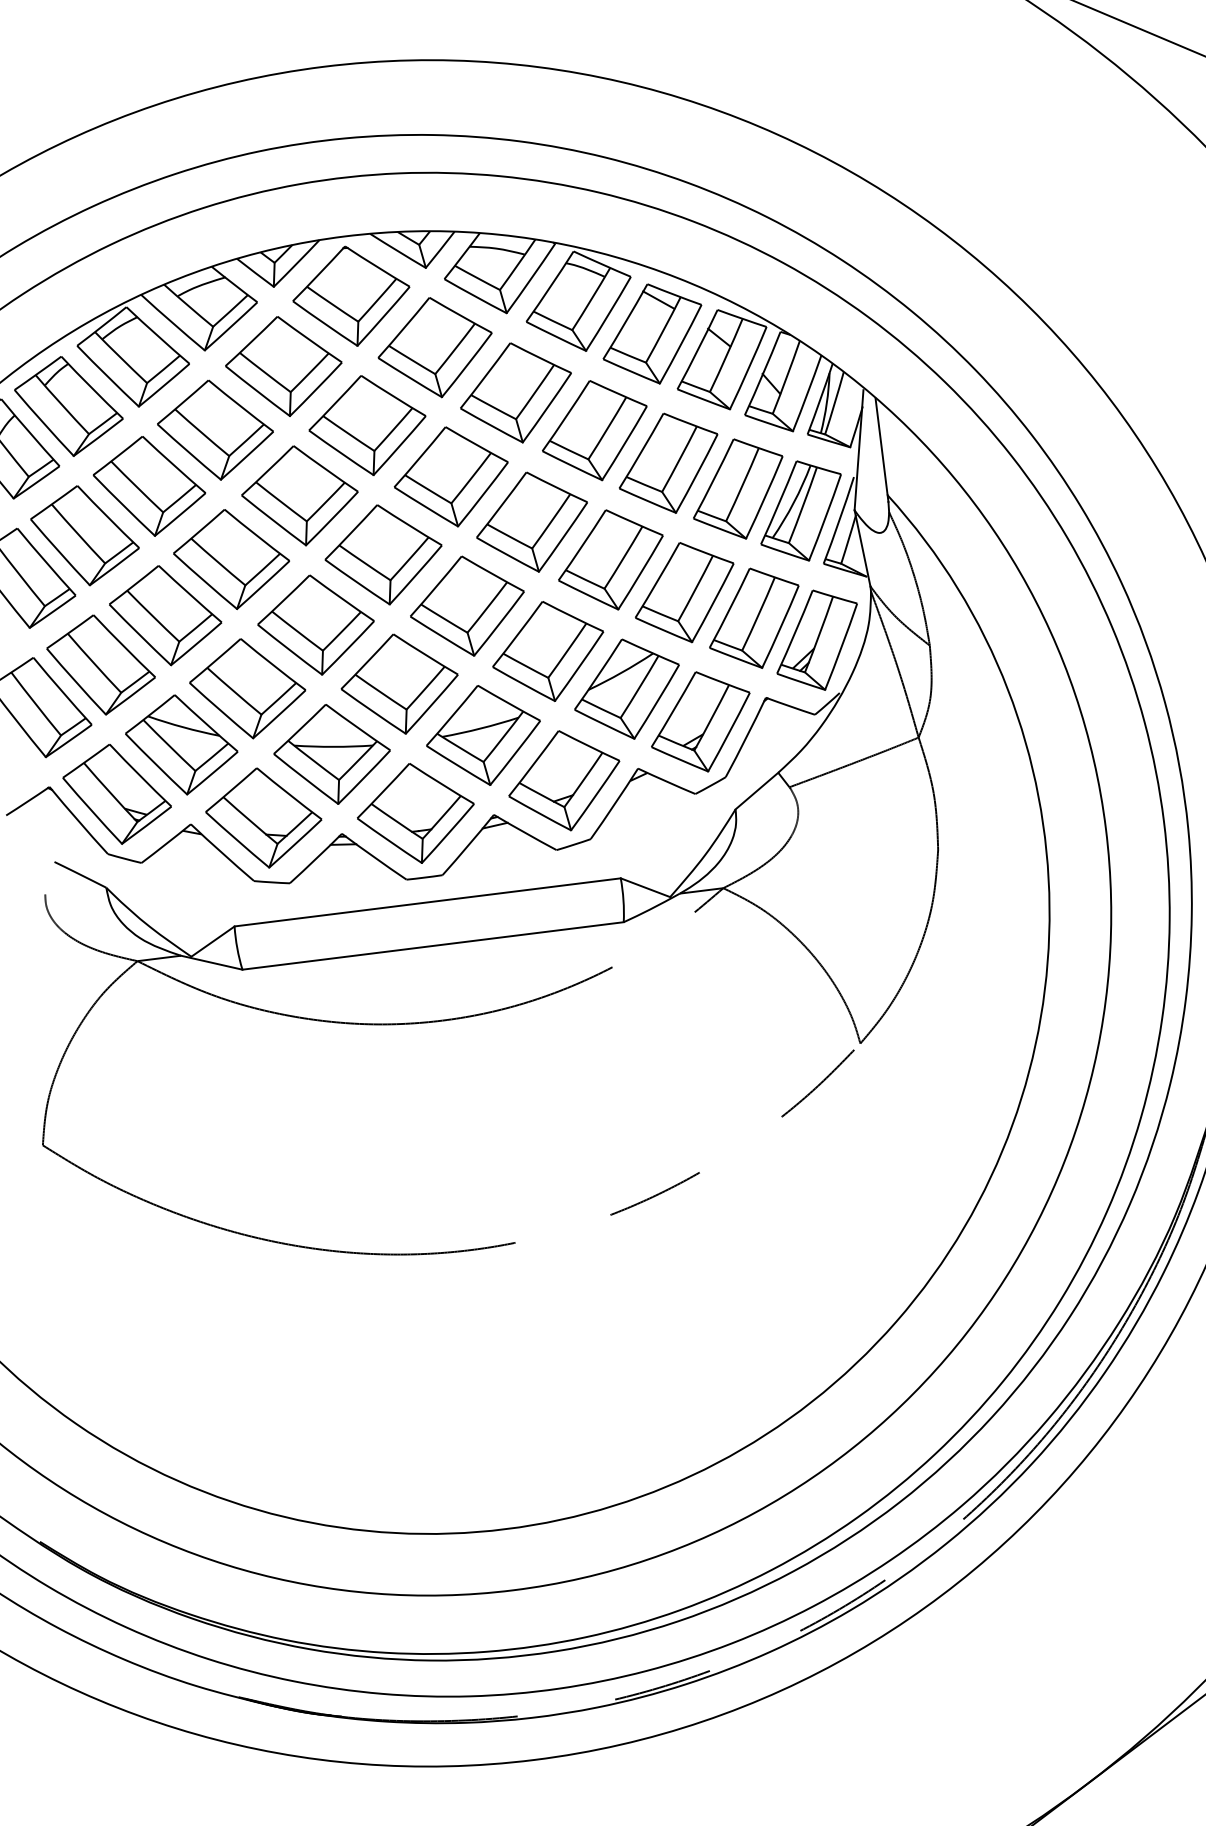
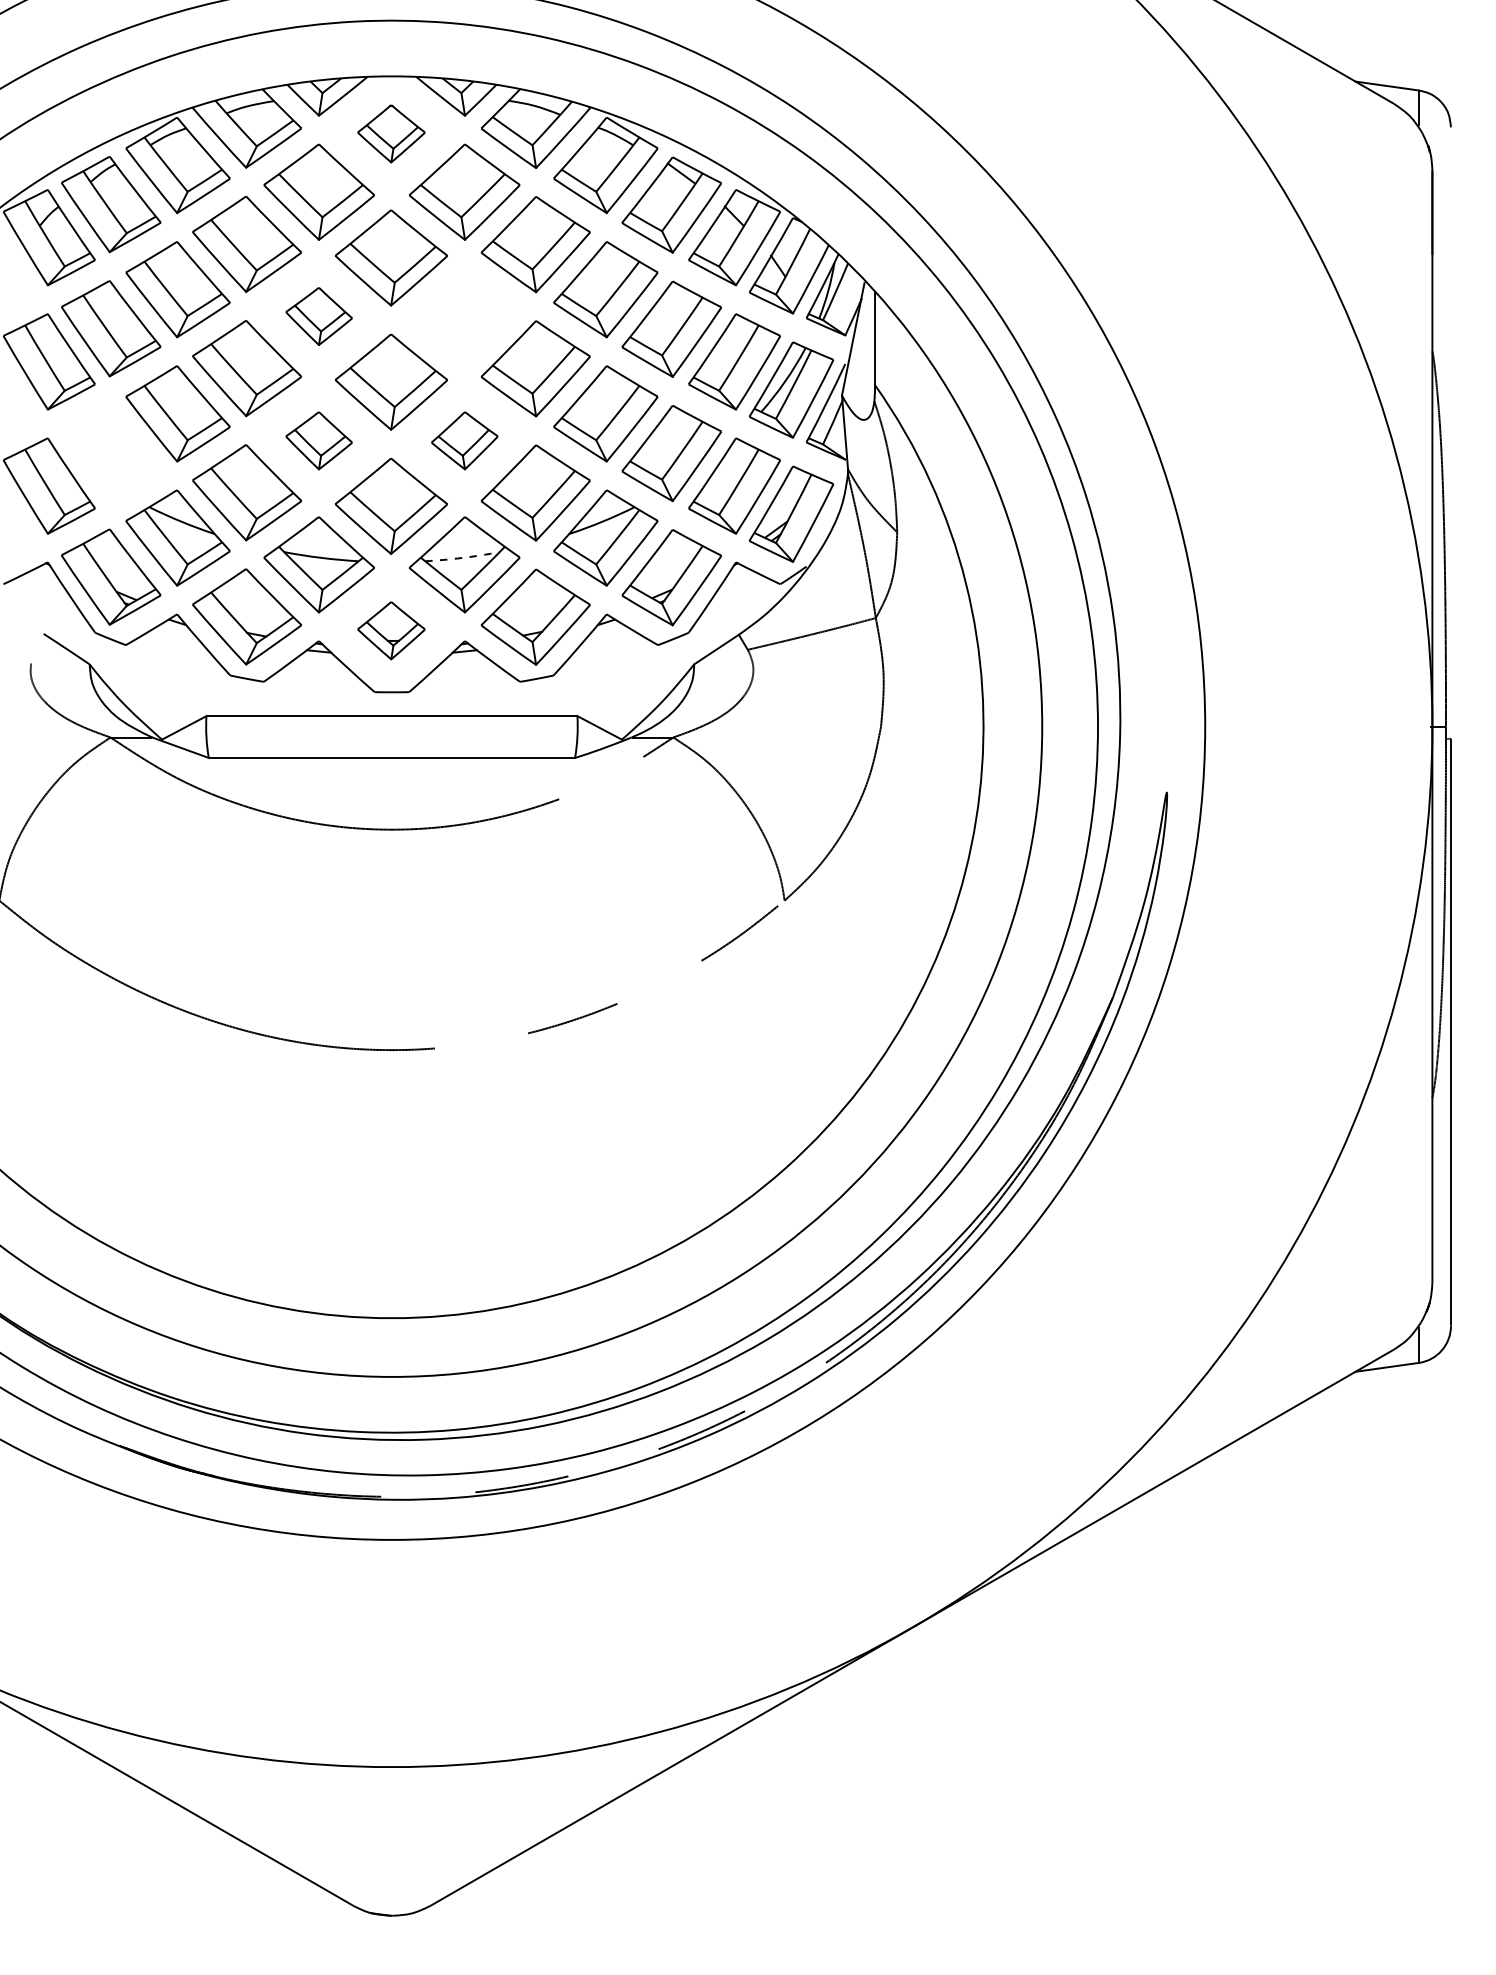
part: (351, 295) -> (391, 133), size x0.6
part: (451, 477) -> (464, 316), removed
part: (299, 495) -> (318, 316), size x0.6
part: (467, 606) -> (464, 440), size x0.6
part: (315, 625) -> (318, 440), size x0.6
part: (101, 664) -> (111, 452), removed
arc: (480, 728) -> (462, 557), solid -> dashed
part: (416, 813) -> (391, 630), size x0.6

